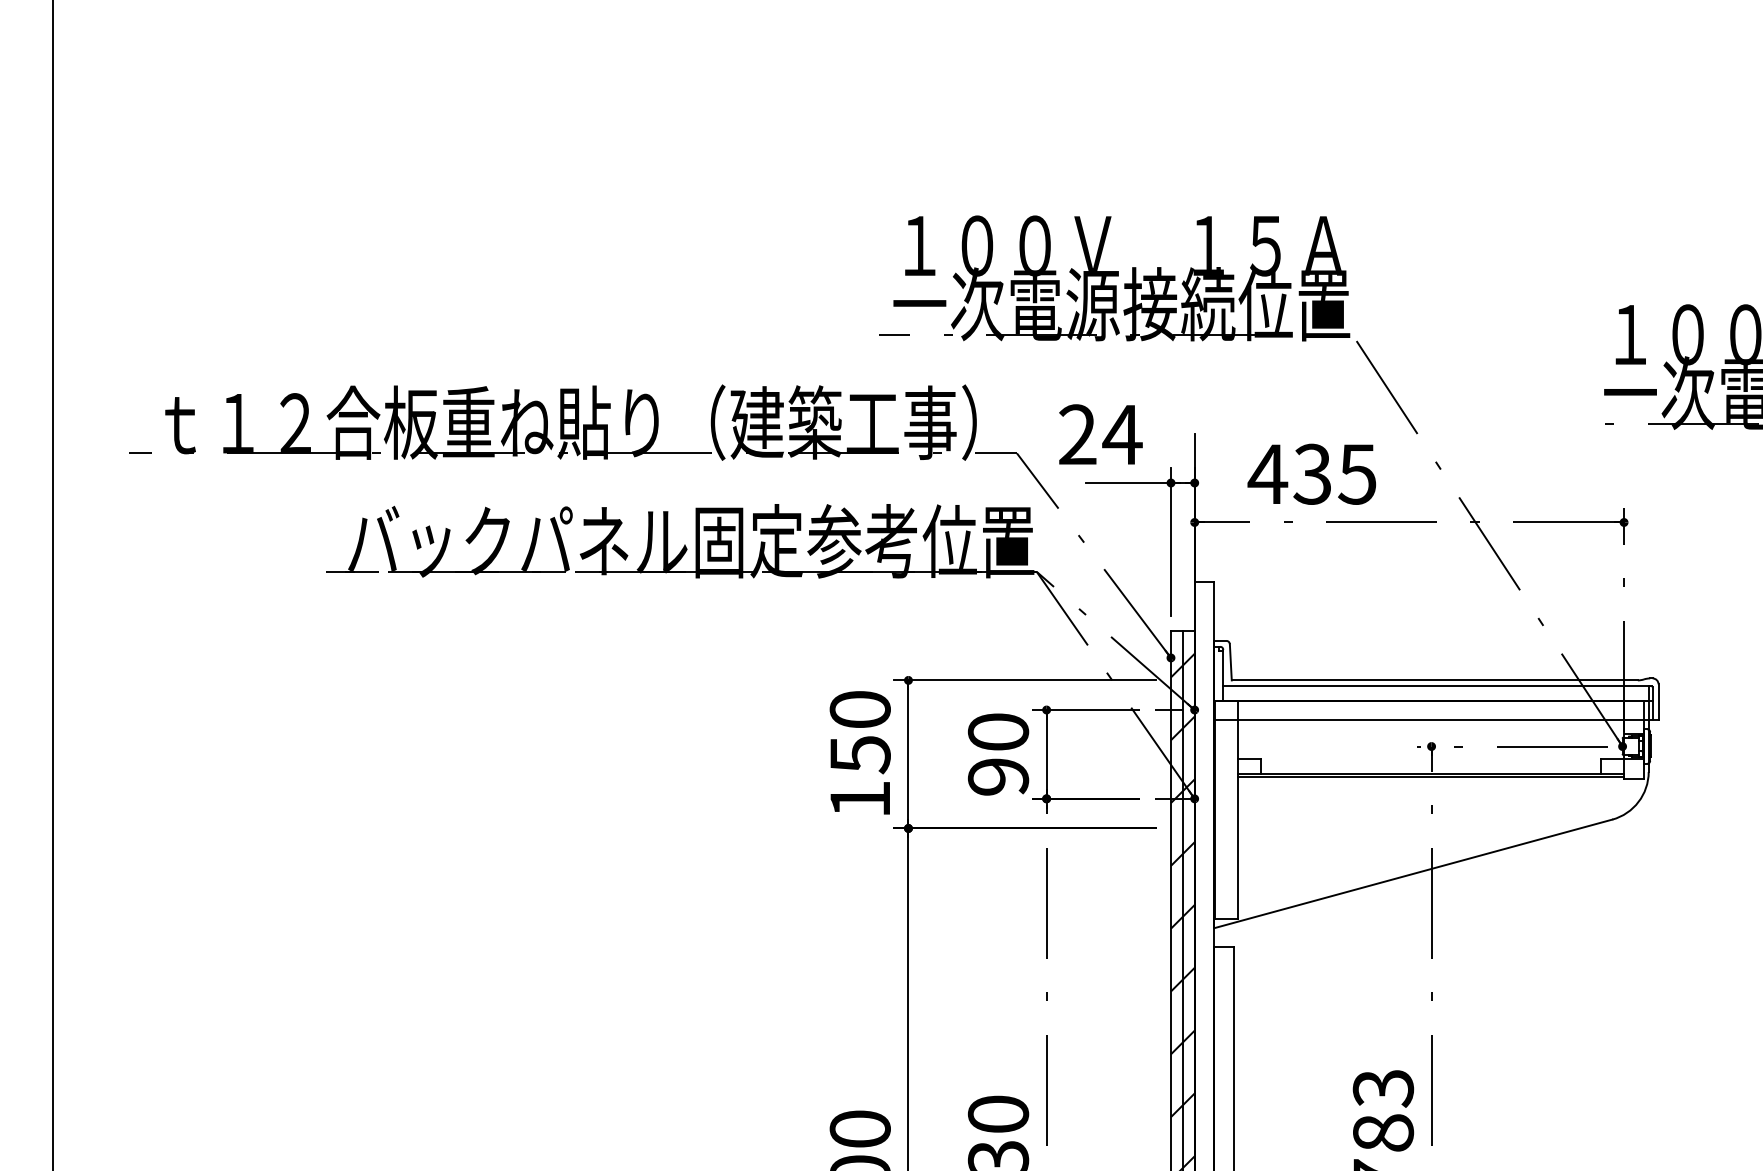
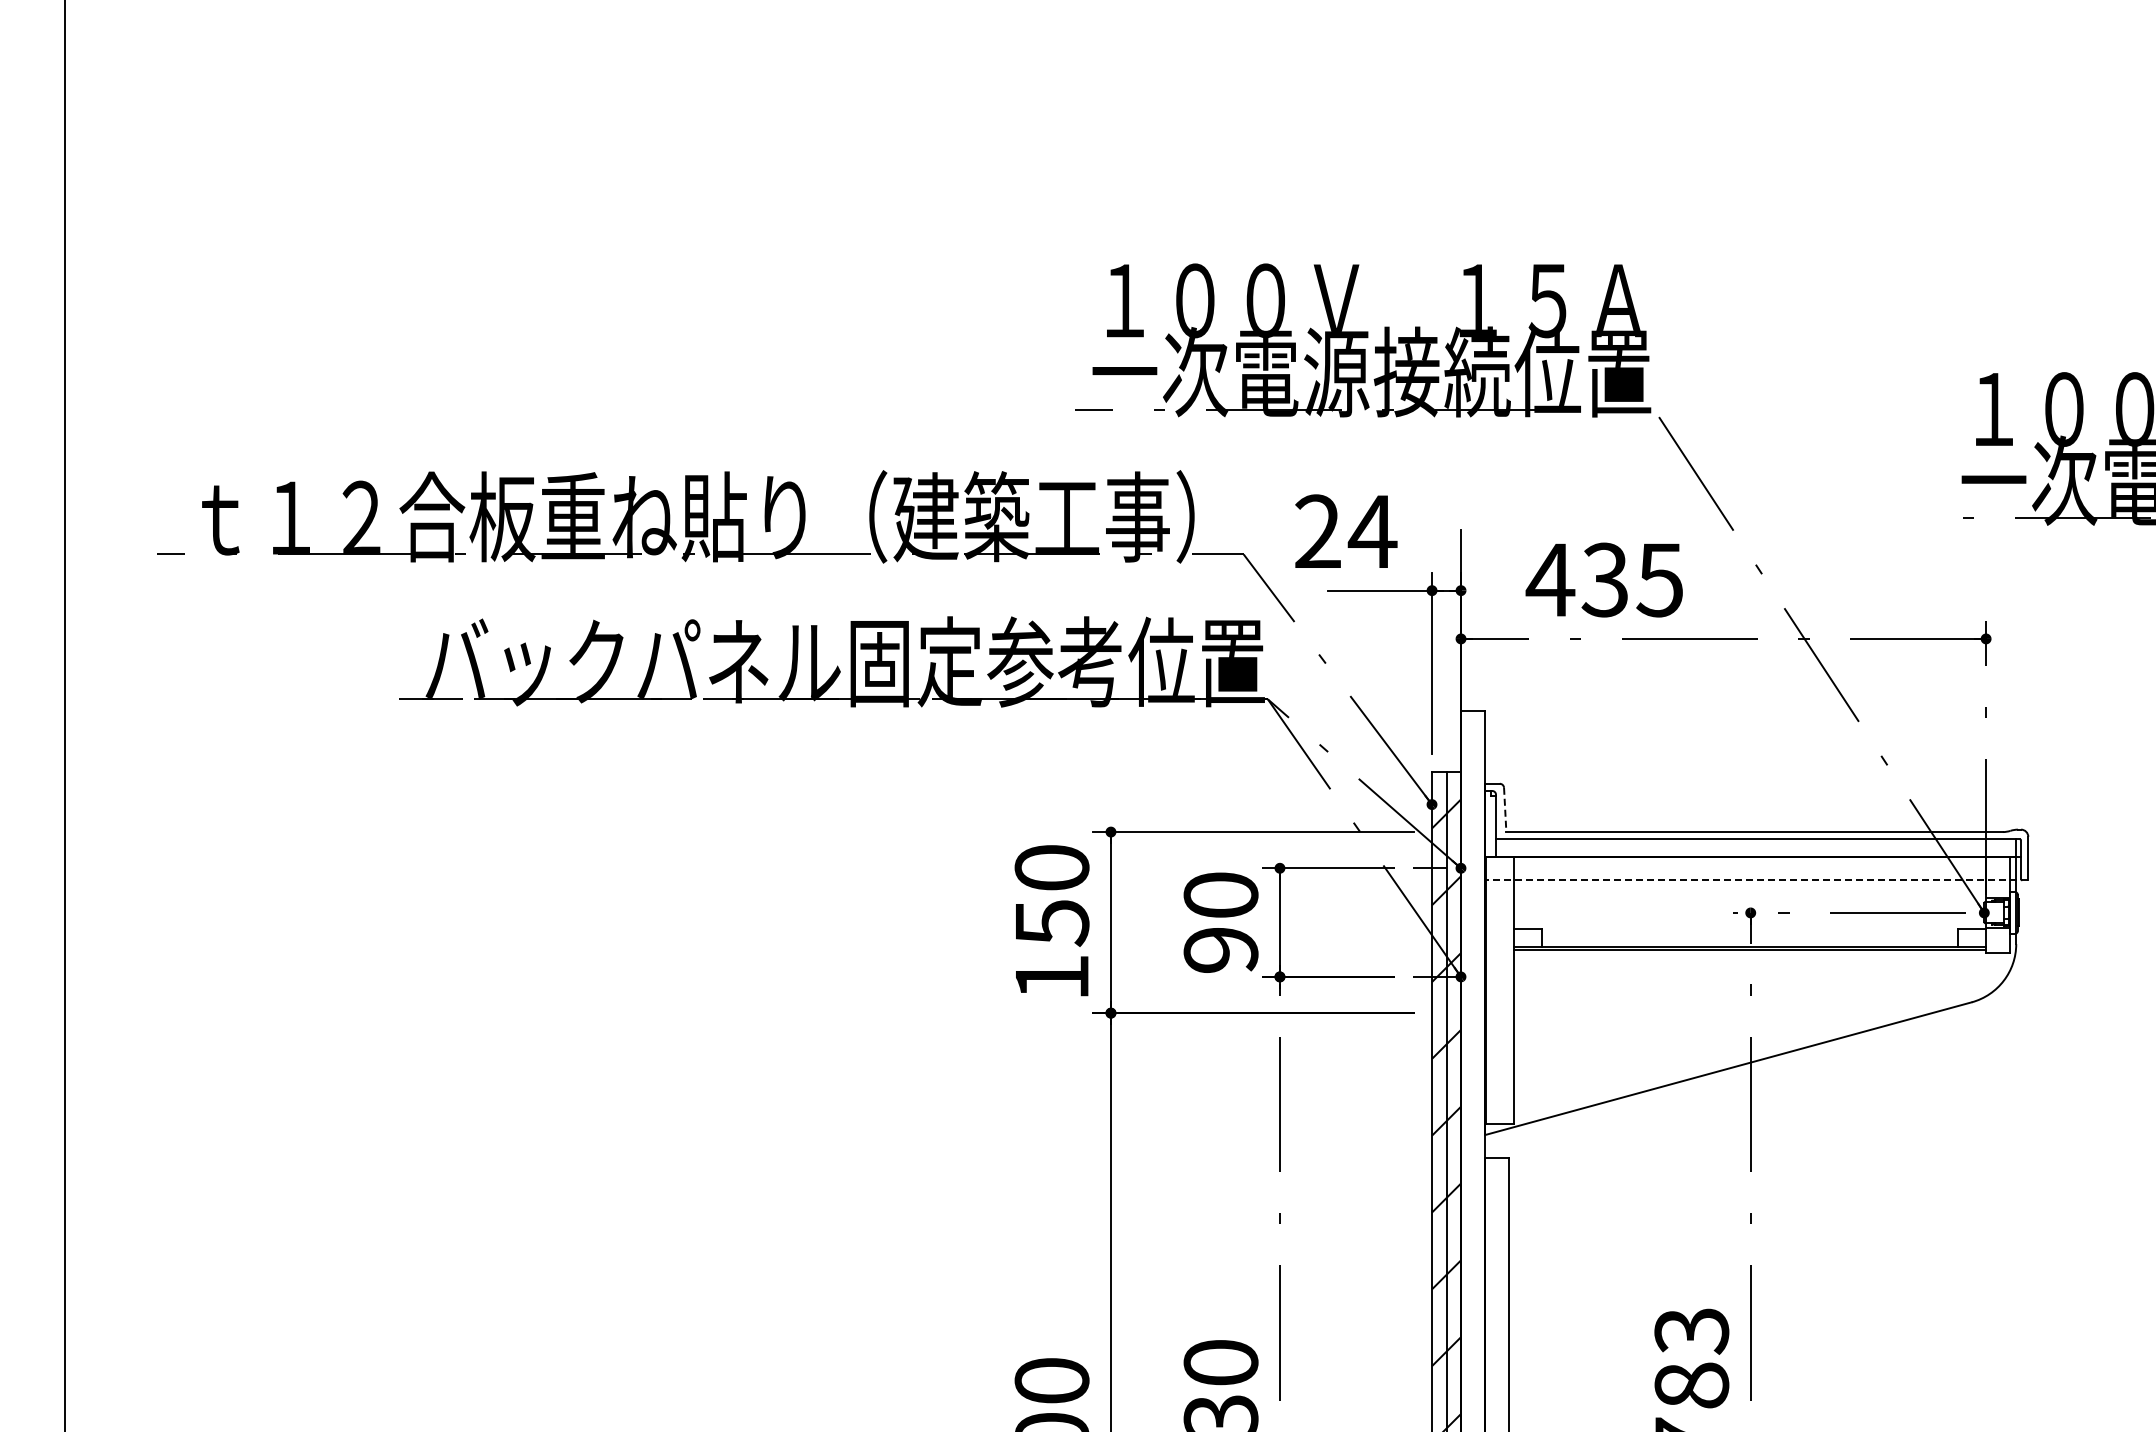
line: (1231, 662) -> (1505, 810), solid -> dashed
line: (1436, 720) -> (1756, 880), solid -> dashed

